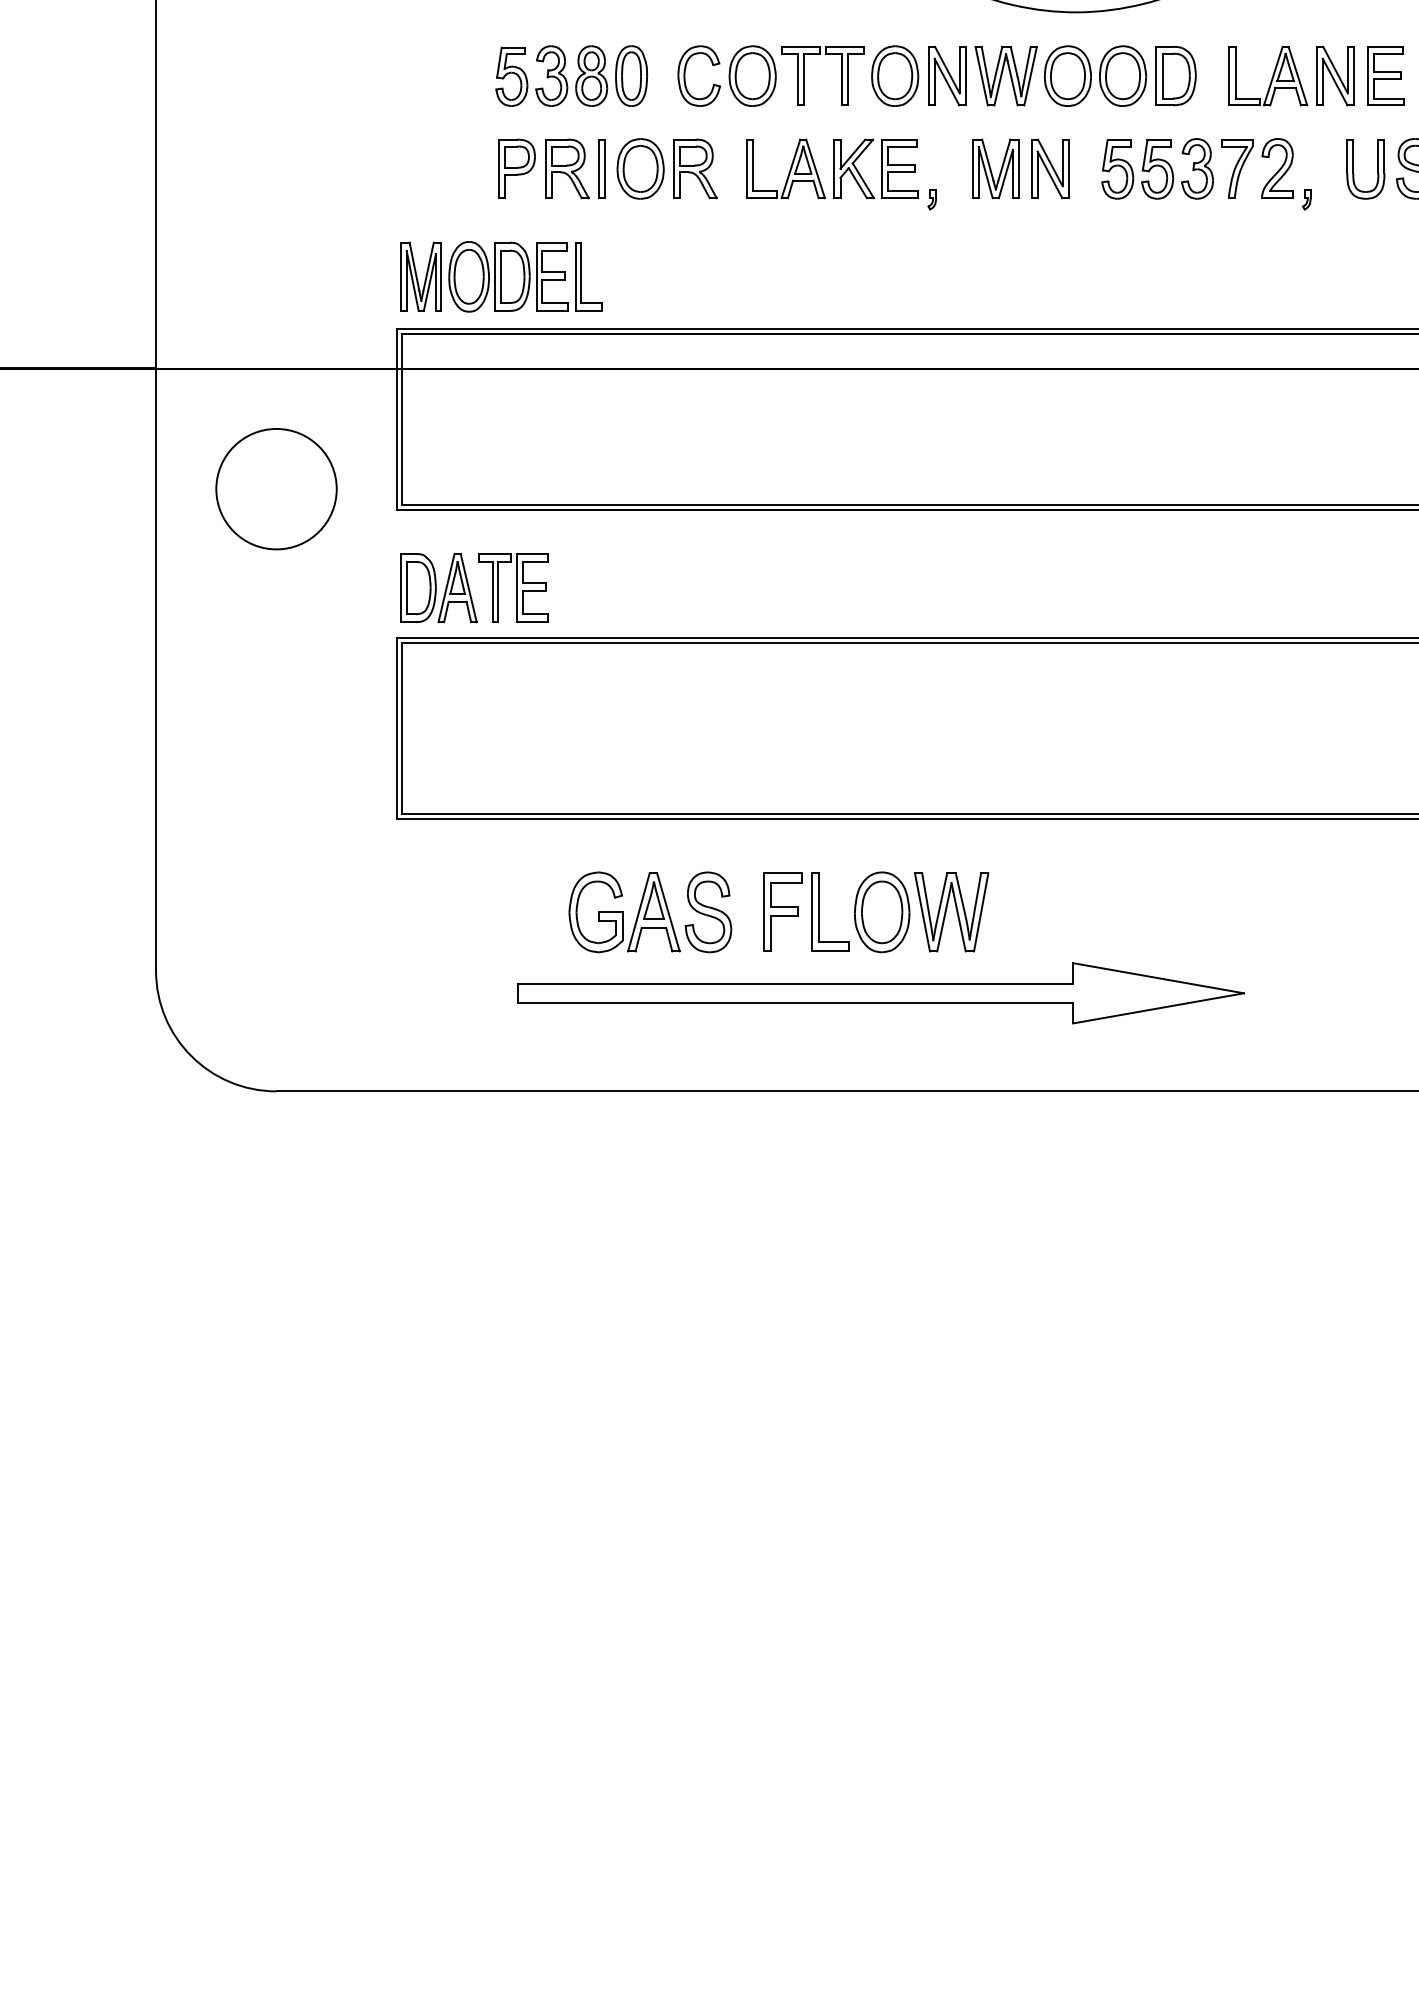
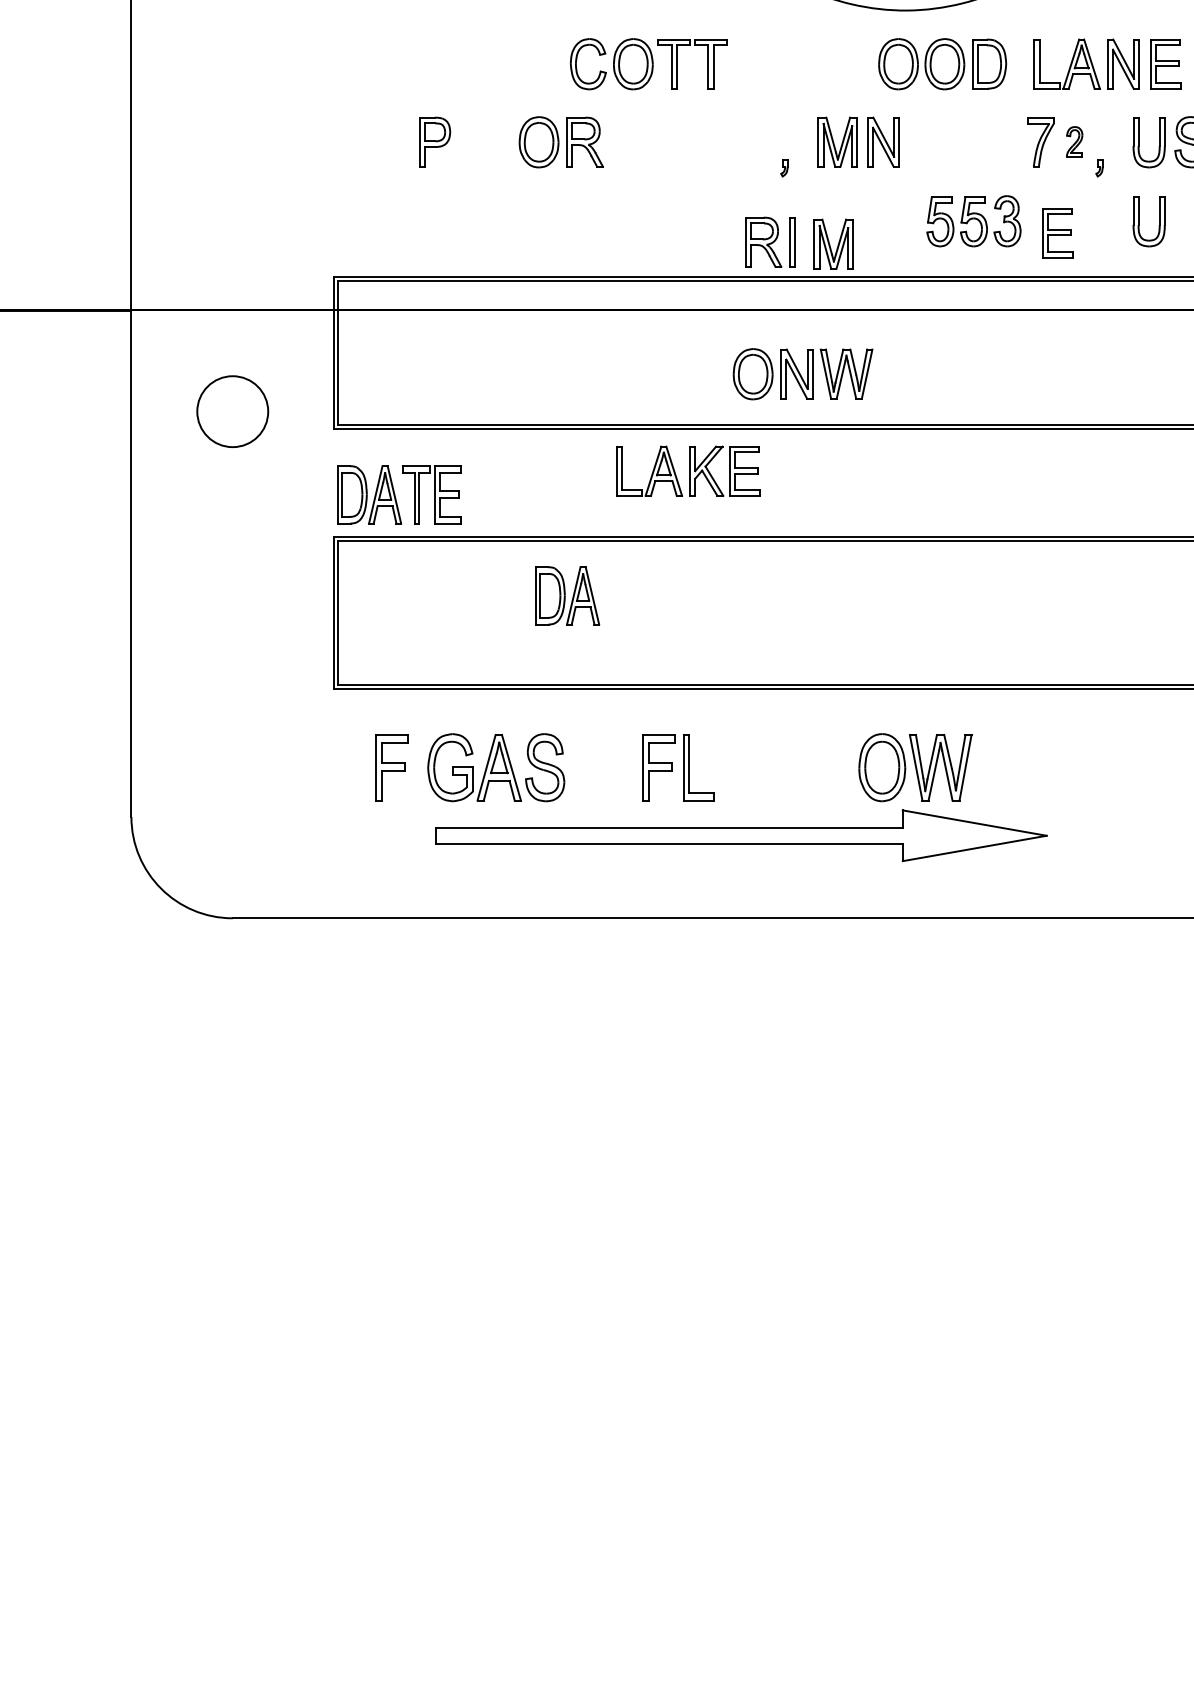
part: (571, 76) -> (480, 64), removed
part: (953, 76) -> (802, 374), moved
part: (575, 168) -> (770, 241), moved
part: (832, 168) -> (688, 470), moved
part: (1277, 168) -> (1074, 141), size x0.6
part: (1157, 169) -> (973, 221), moved
part: (1354, 263) -> (1139, 221), added
part: (502, 276) -> (422, 232), removed
part: (1256, 277) -> (1057, 233), added
part: (990, 289) -> (833, 243), added
circle: (276, 488) -> (232, 411), size x0.7
part: (674, 707) -> (567, 595), added
part: (465, 912) -> (391, 767), added
part: (650, 912) -> (496, 767), moved
part: (921, 912) -> (915, 767), moved

